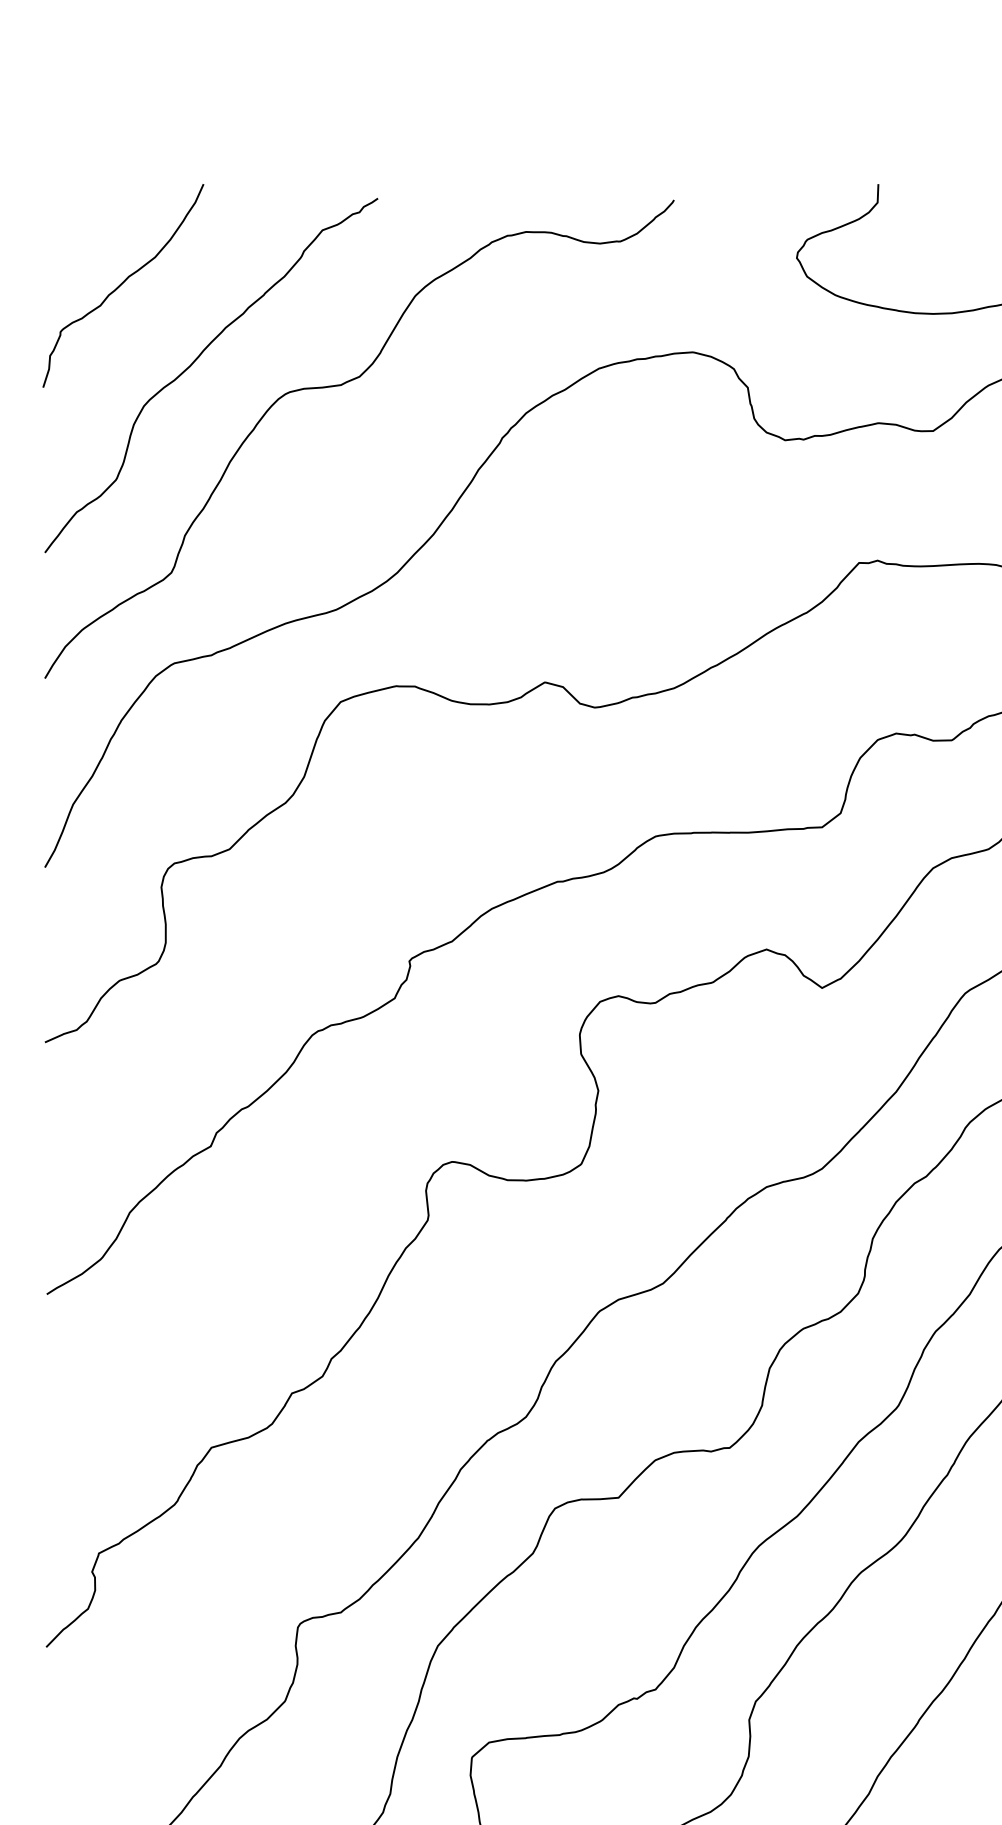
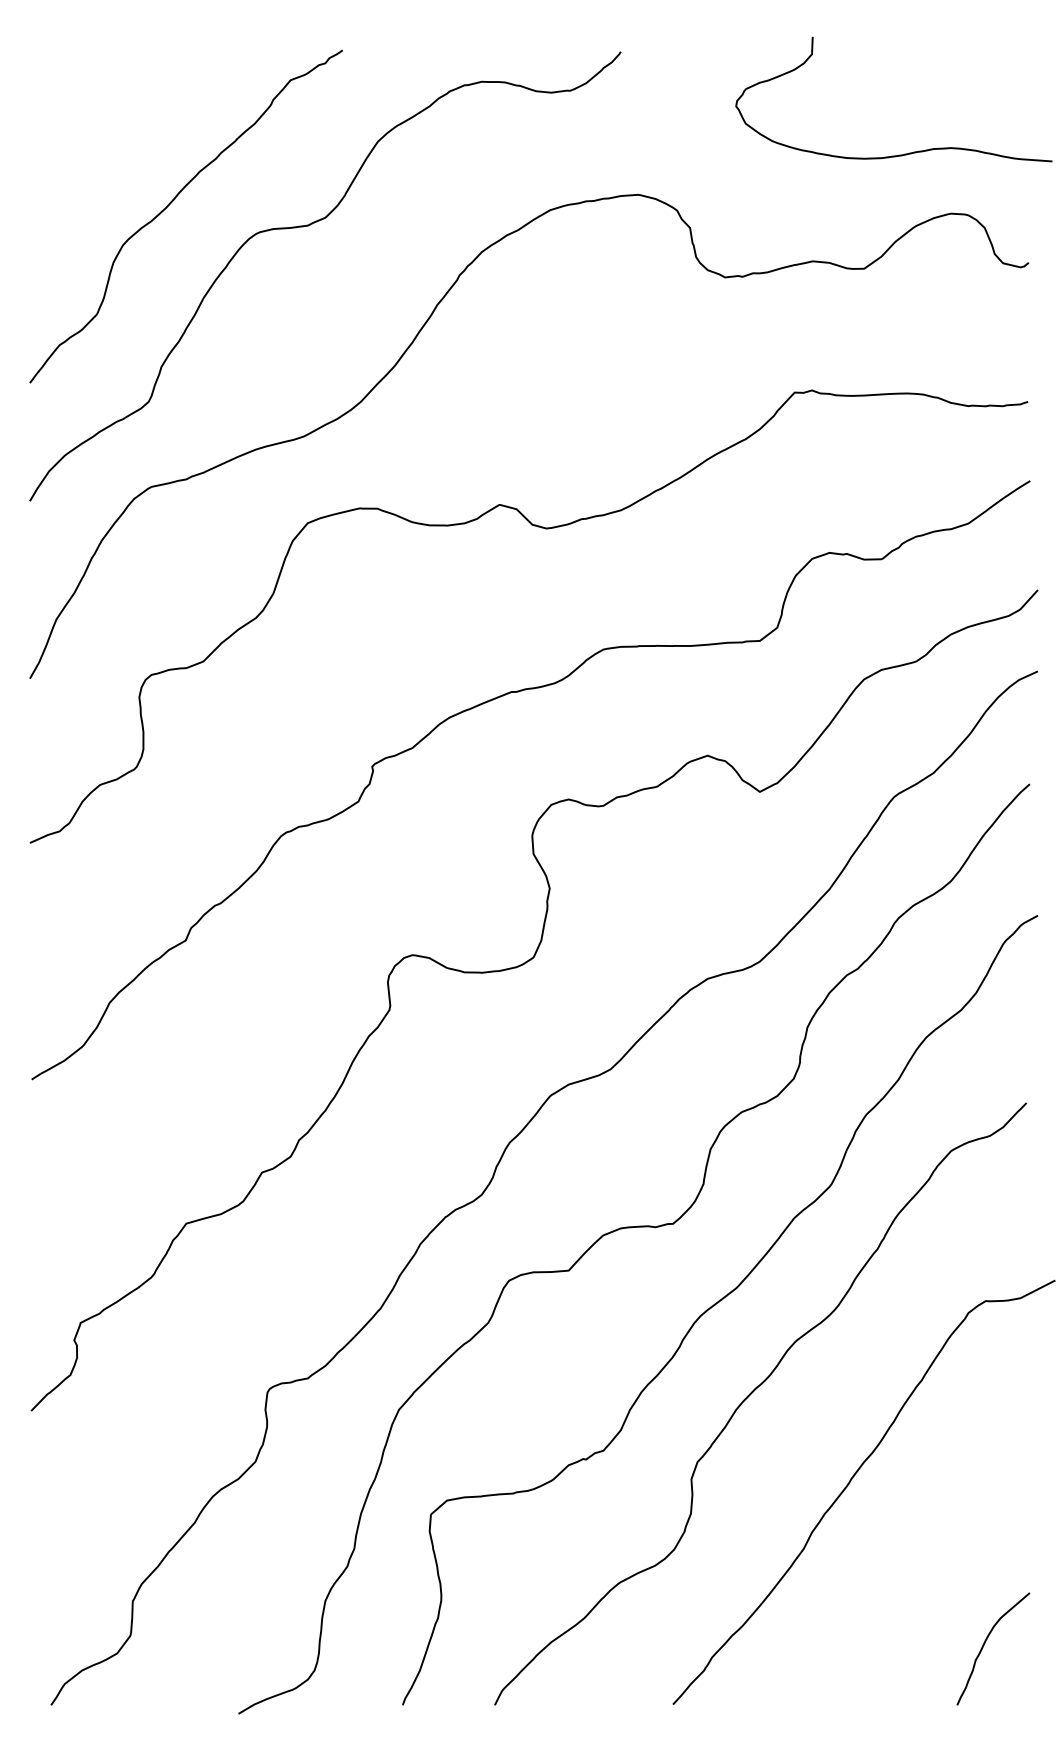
curve: (123, 283) -> (103, 130), removed

